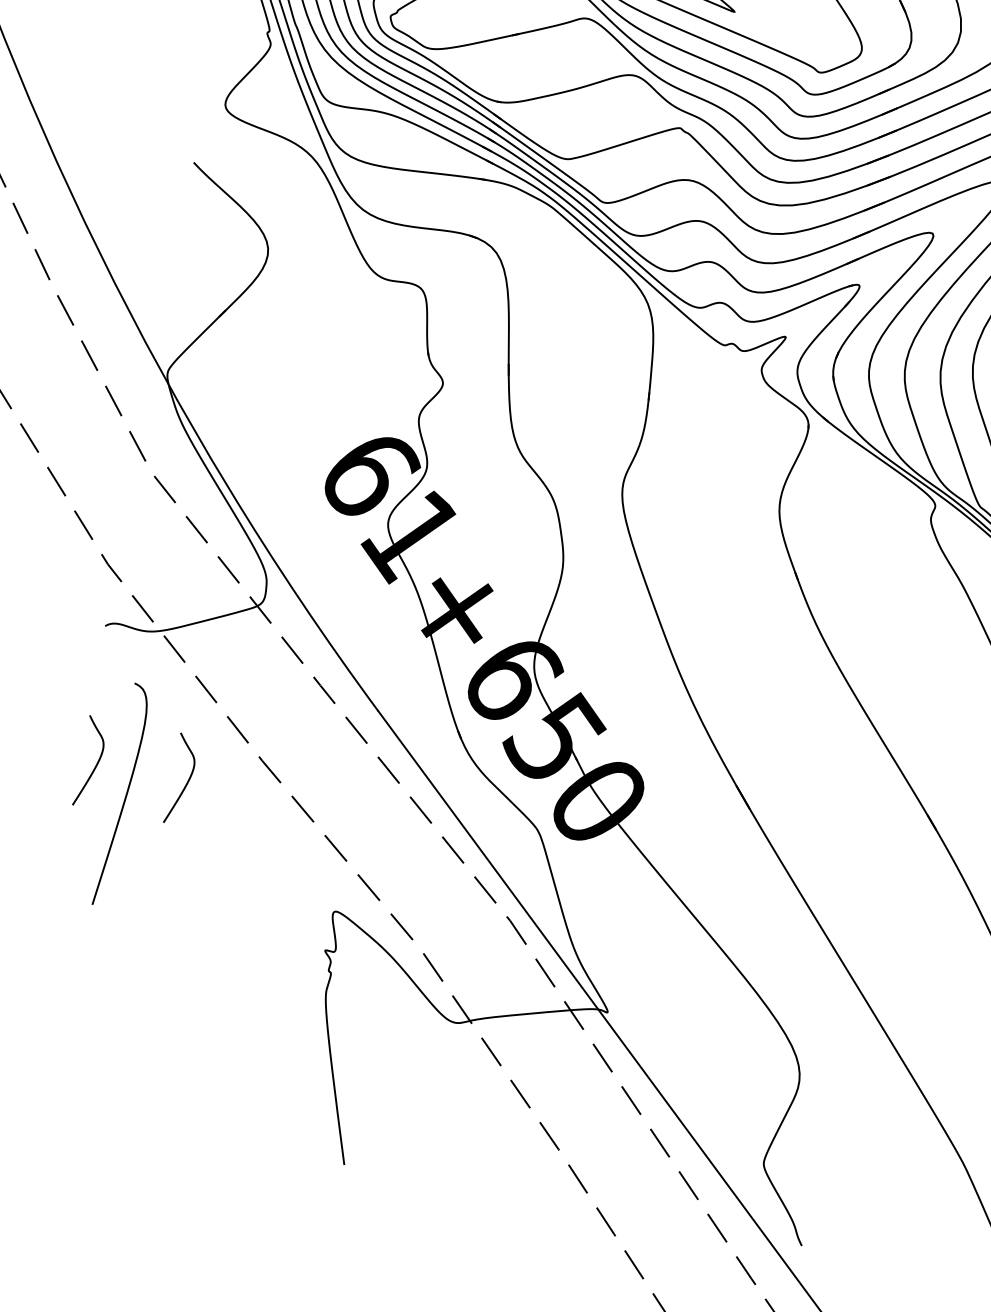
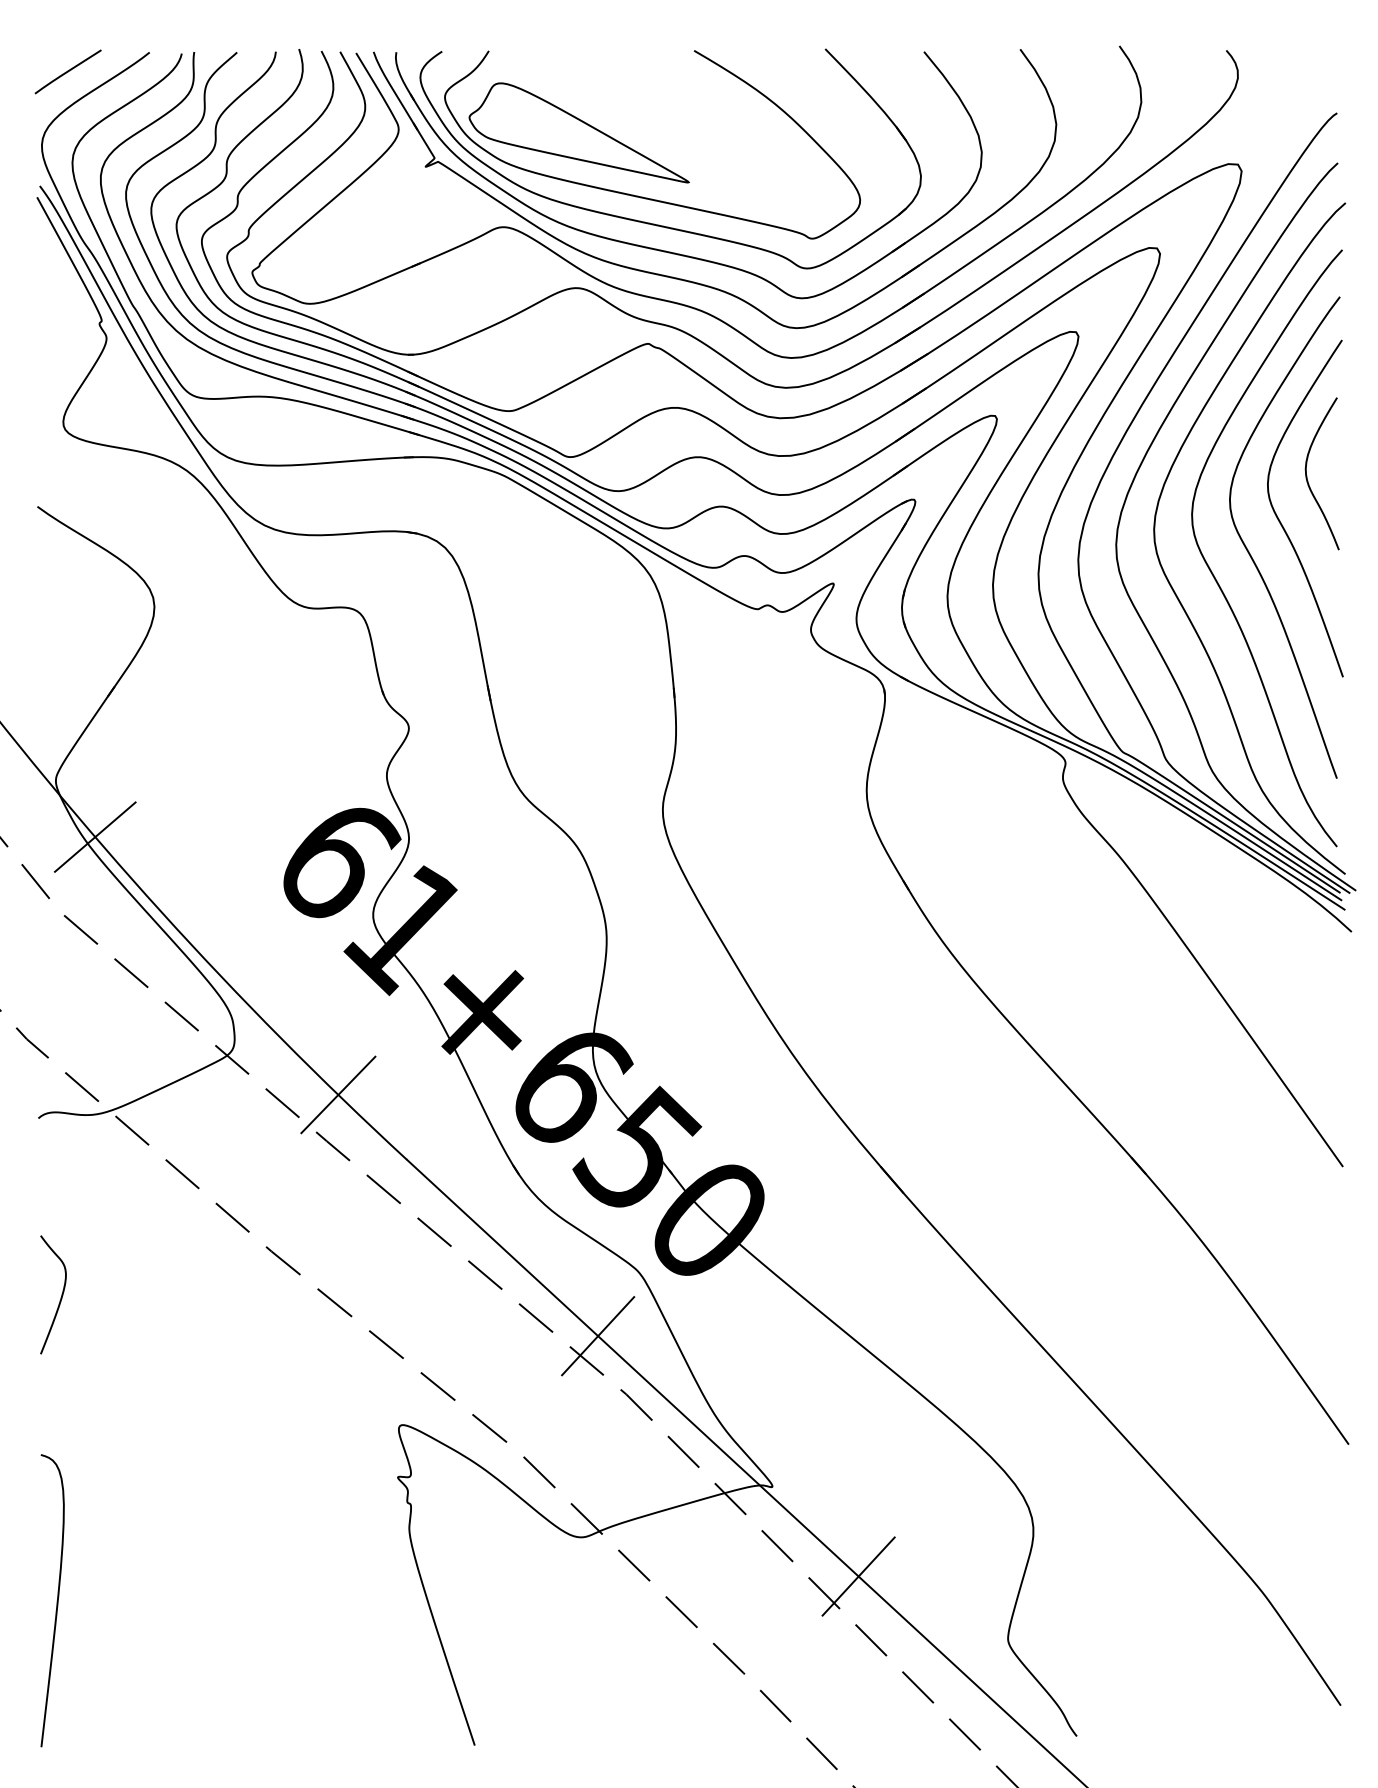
line: (189, 420) -> (95, 836), added
line: (336, 651) -> (338, 1094), added
curve: (186, 782) -> (180, 1297), removed
curve: (125, 796) -> (56, 1601), moved
line: (497, 873) -> (598, 1336), added
line: (659, 1092) -> (858, 1576), added

